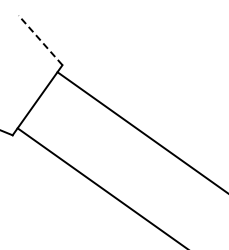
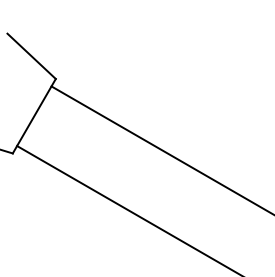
line: (40, 40) -> (31, 56), dashed -> solid

